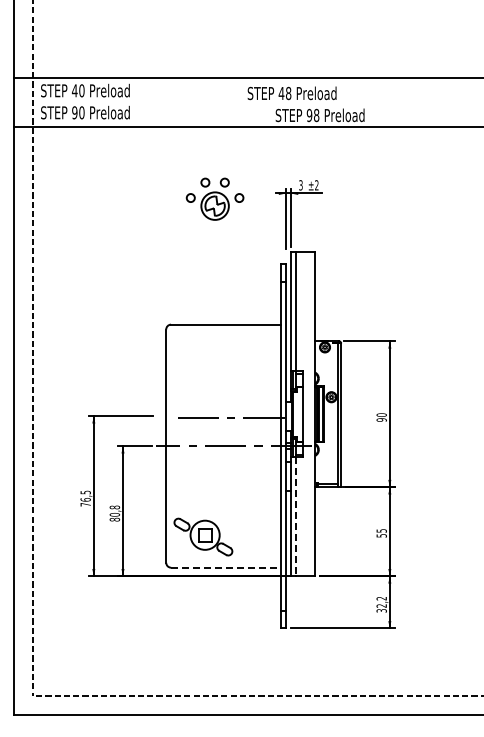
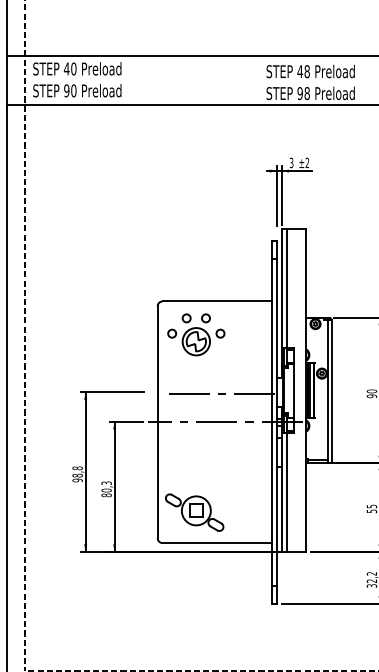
text: (291, 93) -> (310, 71), moved
part: (214, 198) -> (195, 334), moved
text: (85, 498) -> (77, 474), 76,5 -> 98,8
text: (114, 507) -> (106, 483), 80,8 -> 80,3
line: (296, 516) -> (287, 492), dashed -> solid
line: (226, 567) -> (217, 542), dashed -> solid

